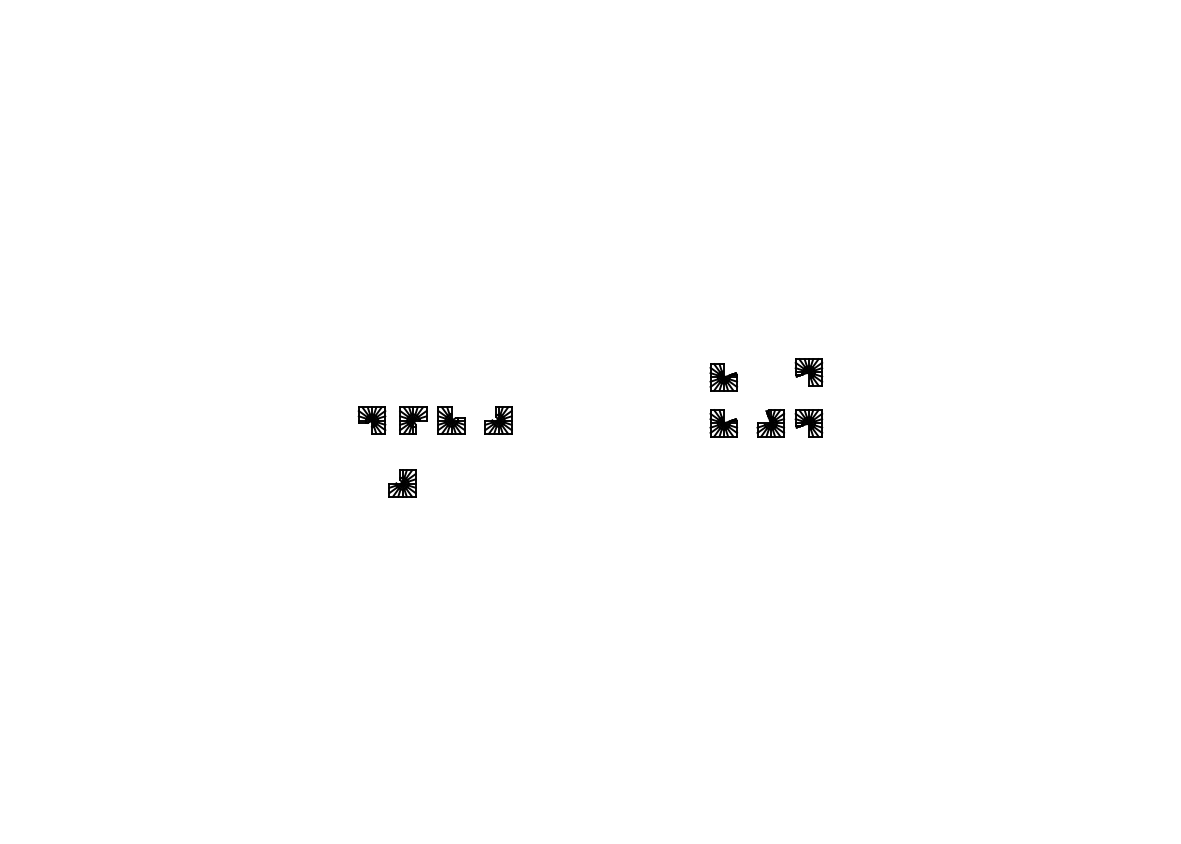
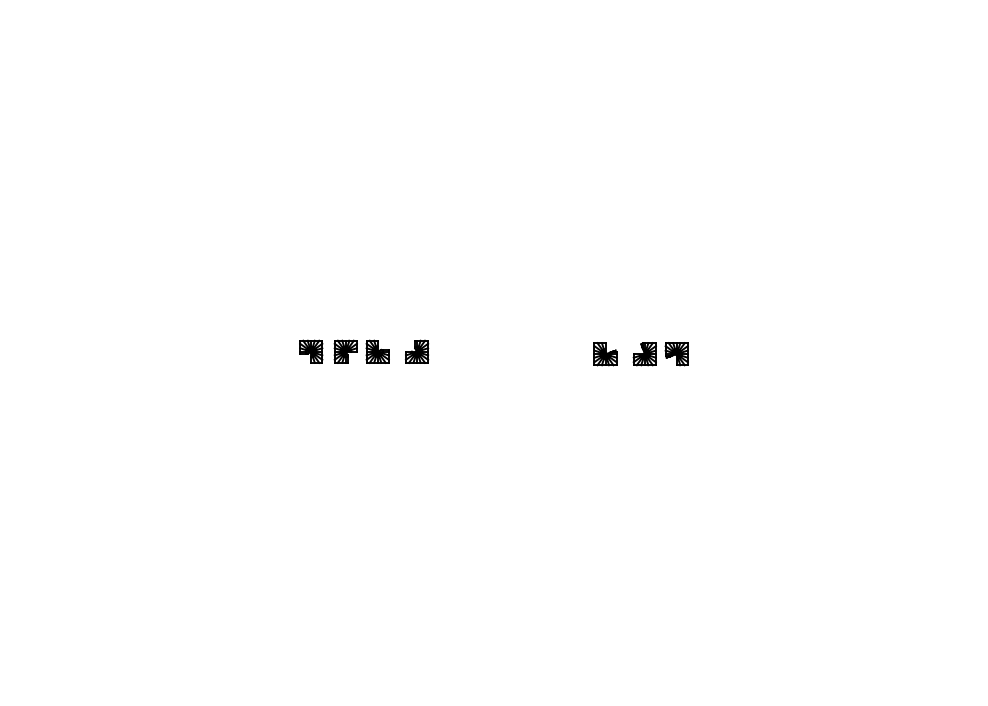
part: (808, 372) -> (676, 311), removed
part: (723, 377) -> (605, 315), removed
part: (402, 483) -> (336, 404), removed

